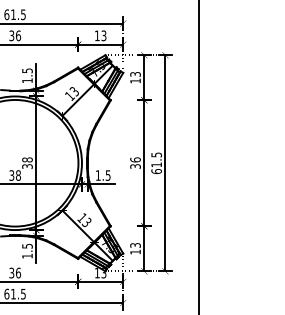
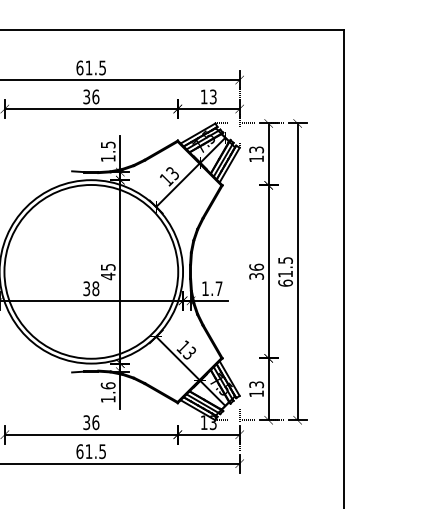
text: (26, 162) -> (107, 271), 38 -> 45
text: (107, 175) -> (218, 288), 1.5 -> 1.7
text: (26, 246) -> (107, 385), 1.5 -> 1.6

